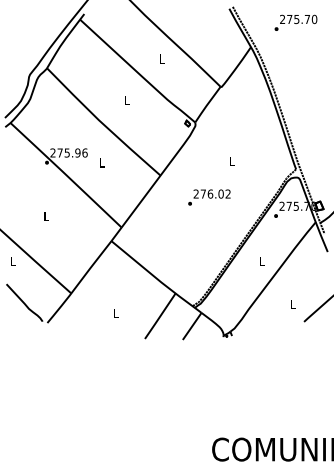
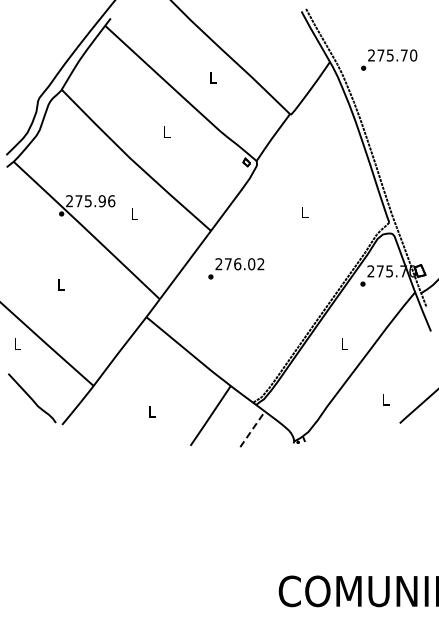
text: (296, 22) -> (389, 59), moved
text: (209, 197) -> (236, 268), moved
line: (192, 326) -> (252, 429), solid -> dashed

